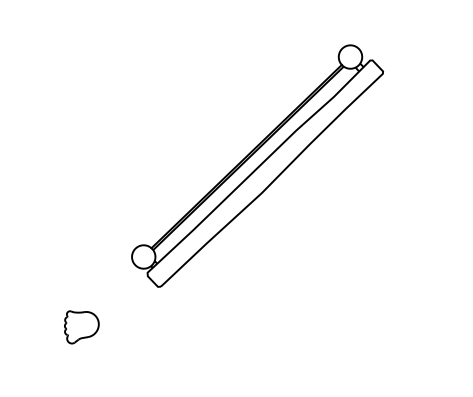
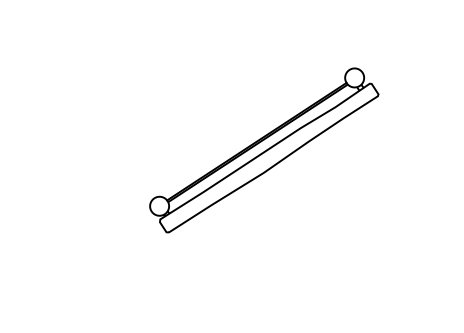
part: (81, 325) -> (99, 251), removed

